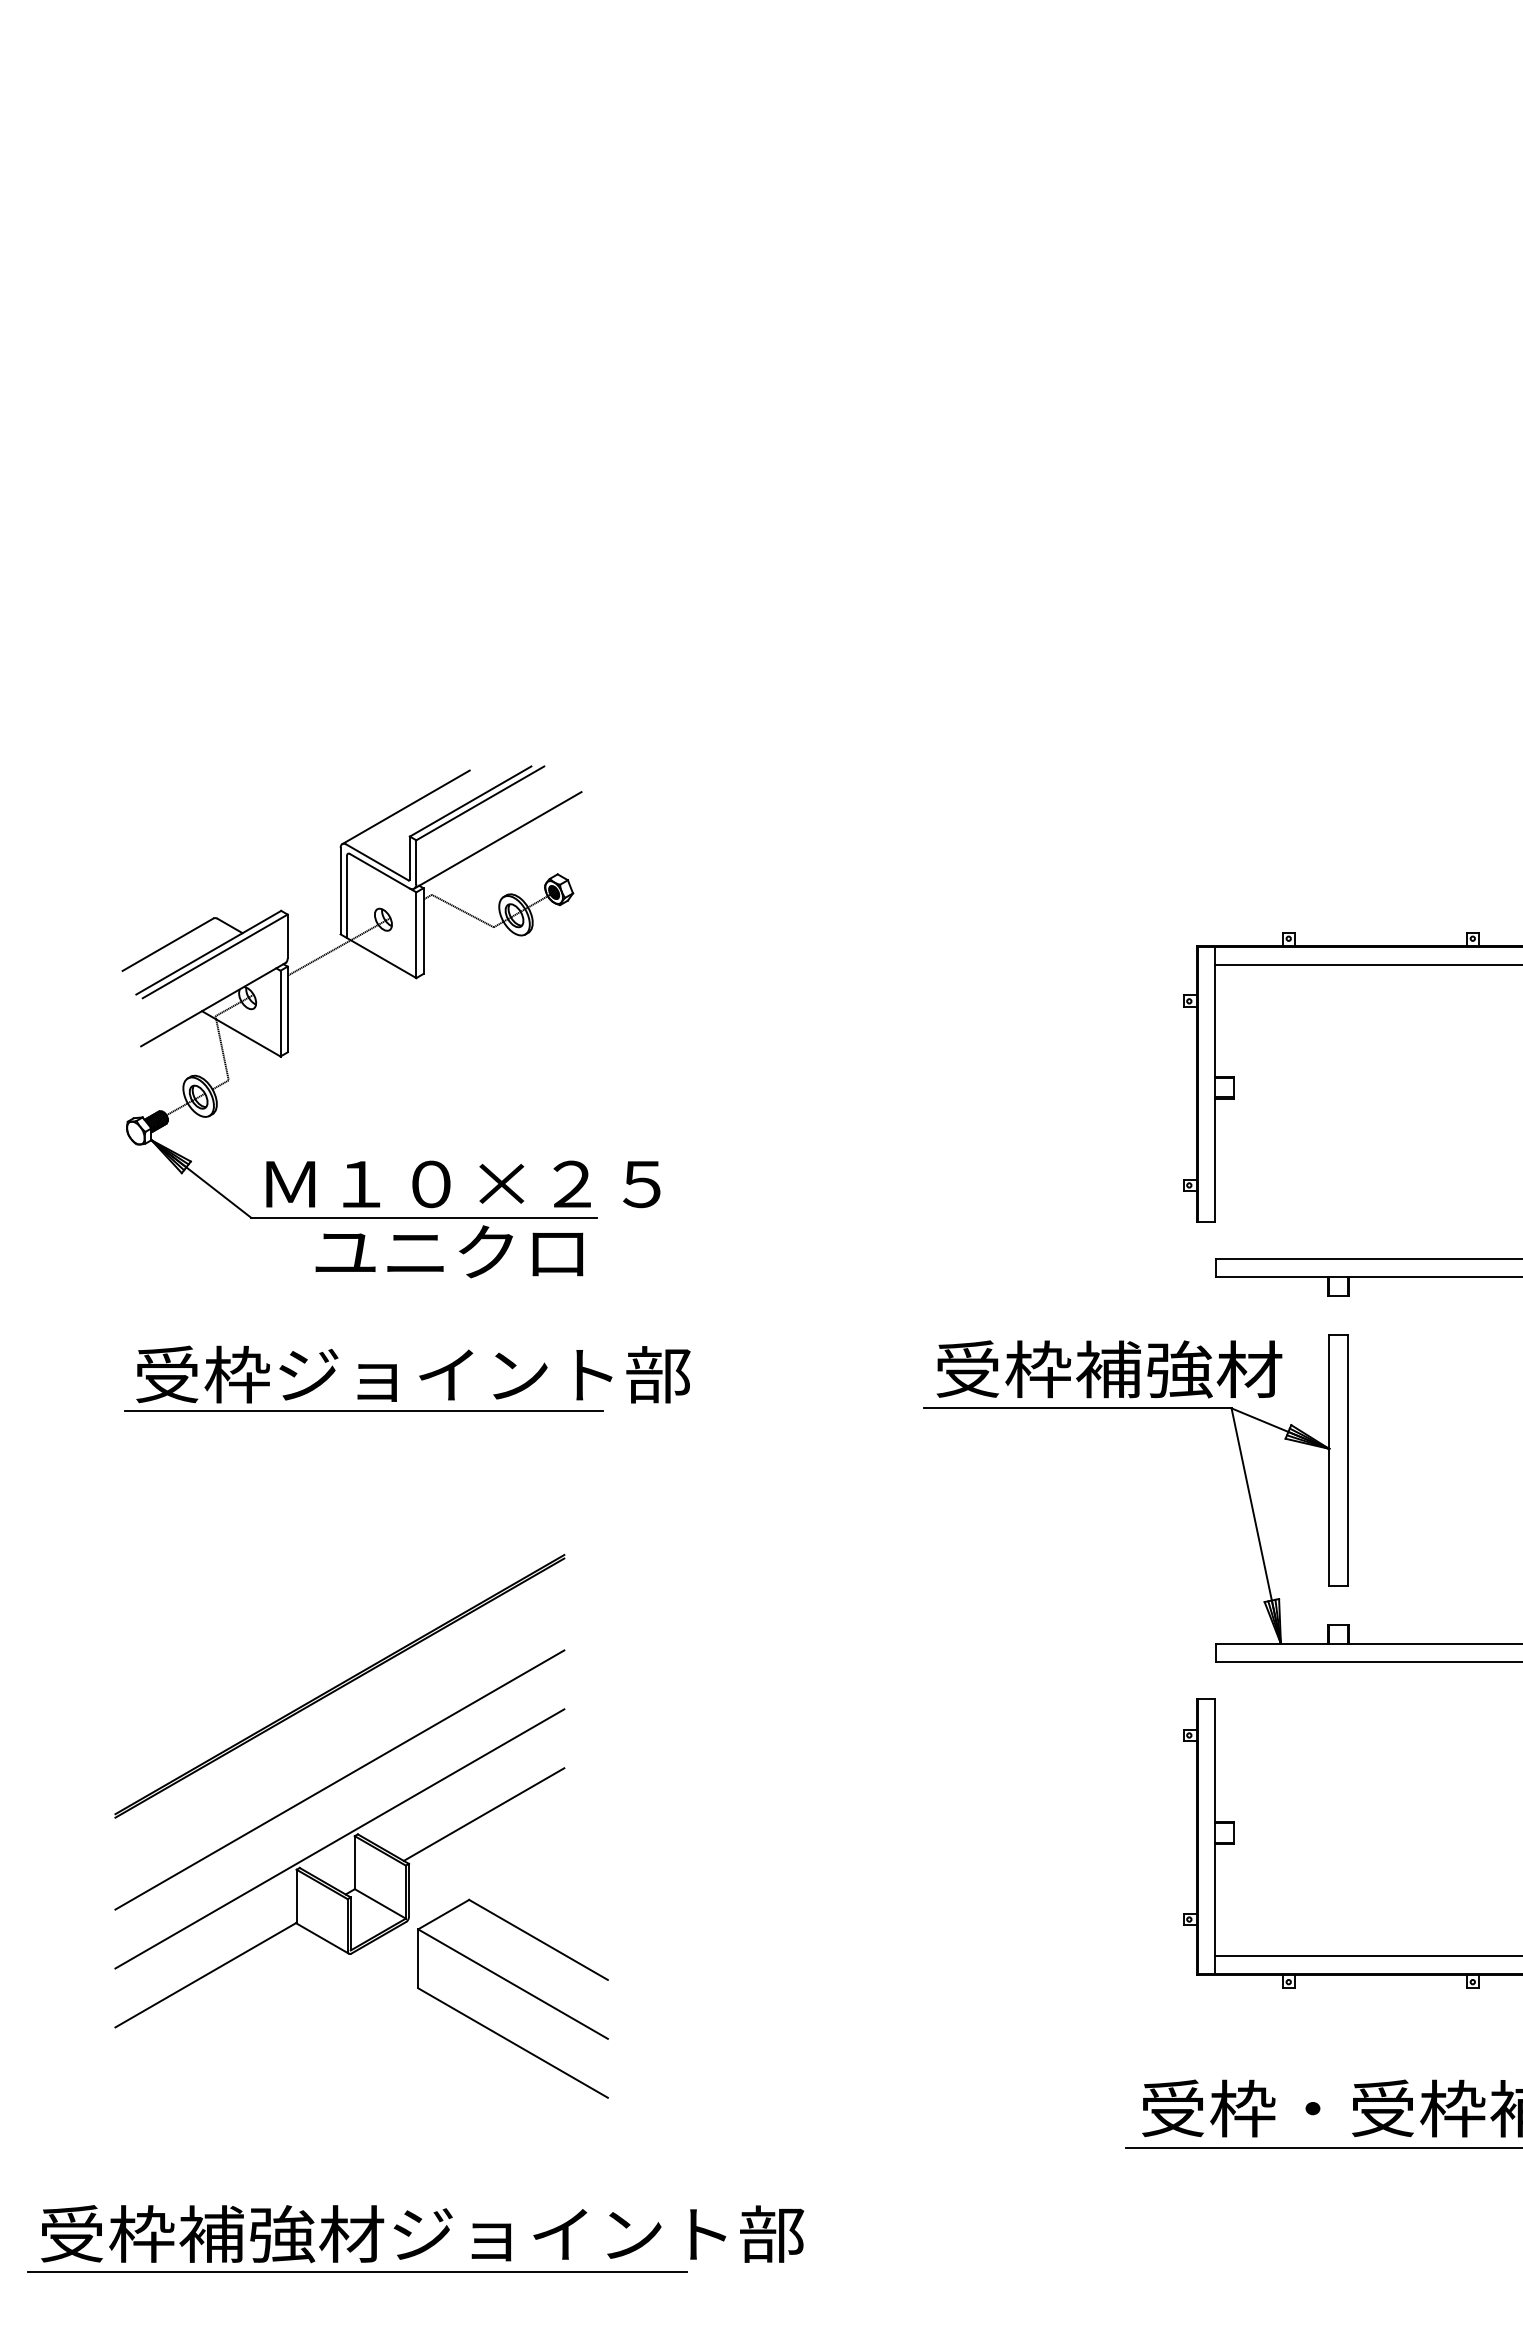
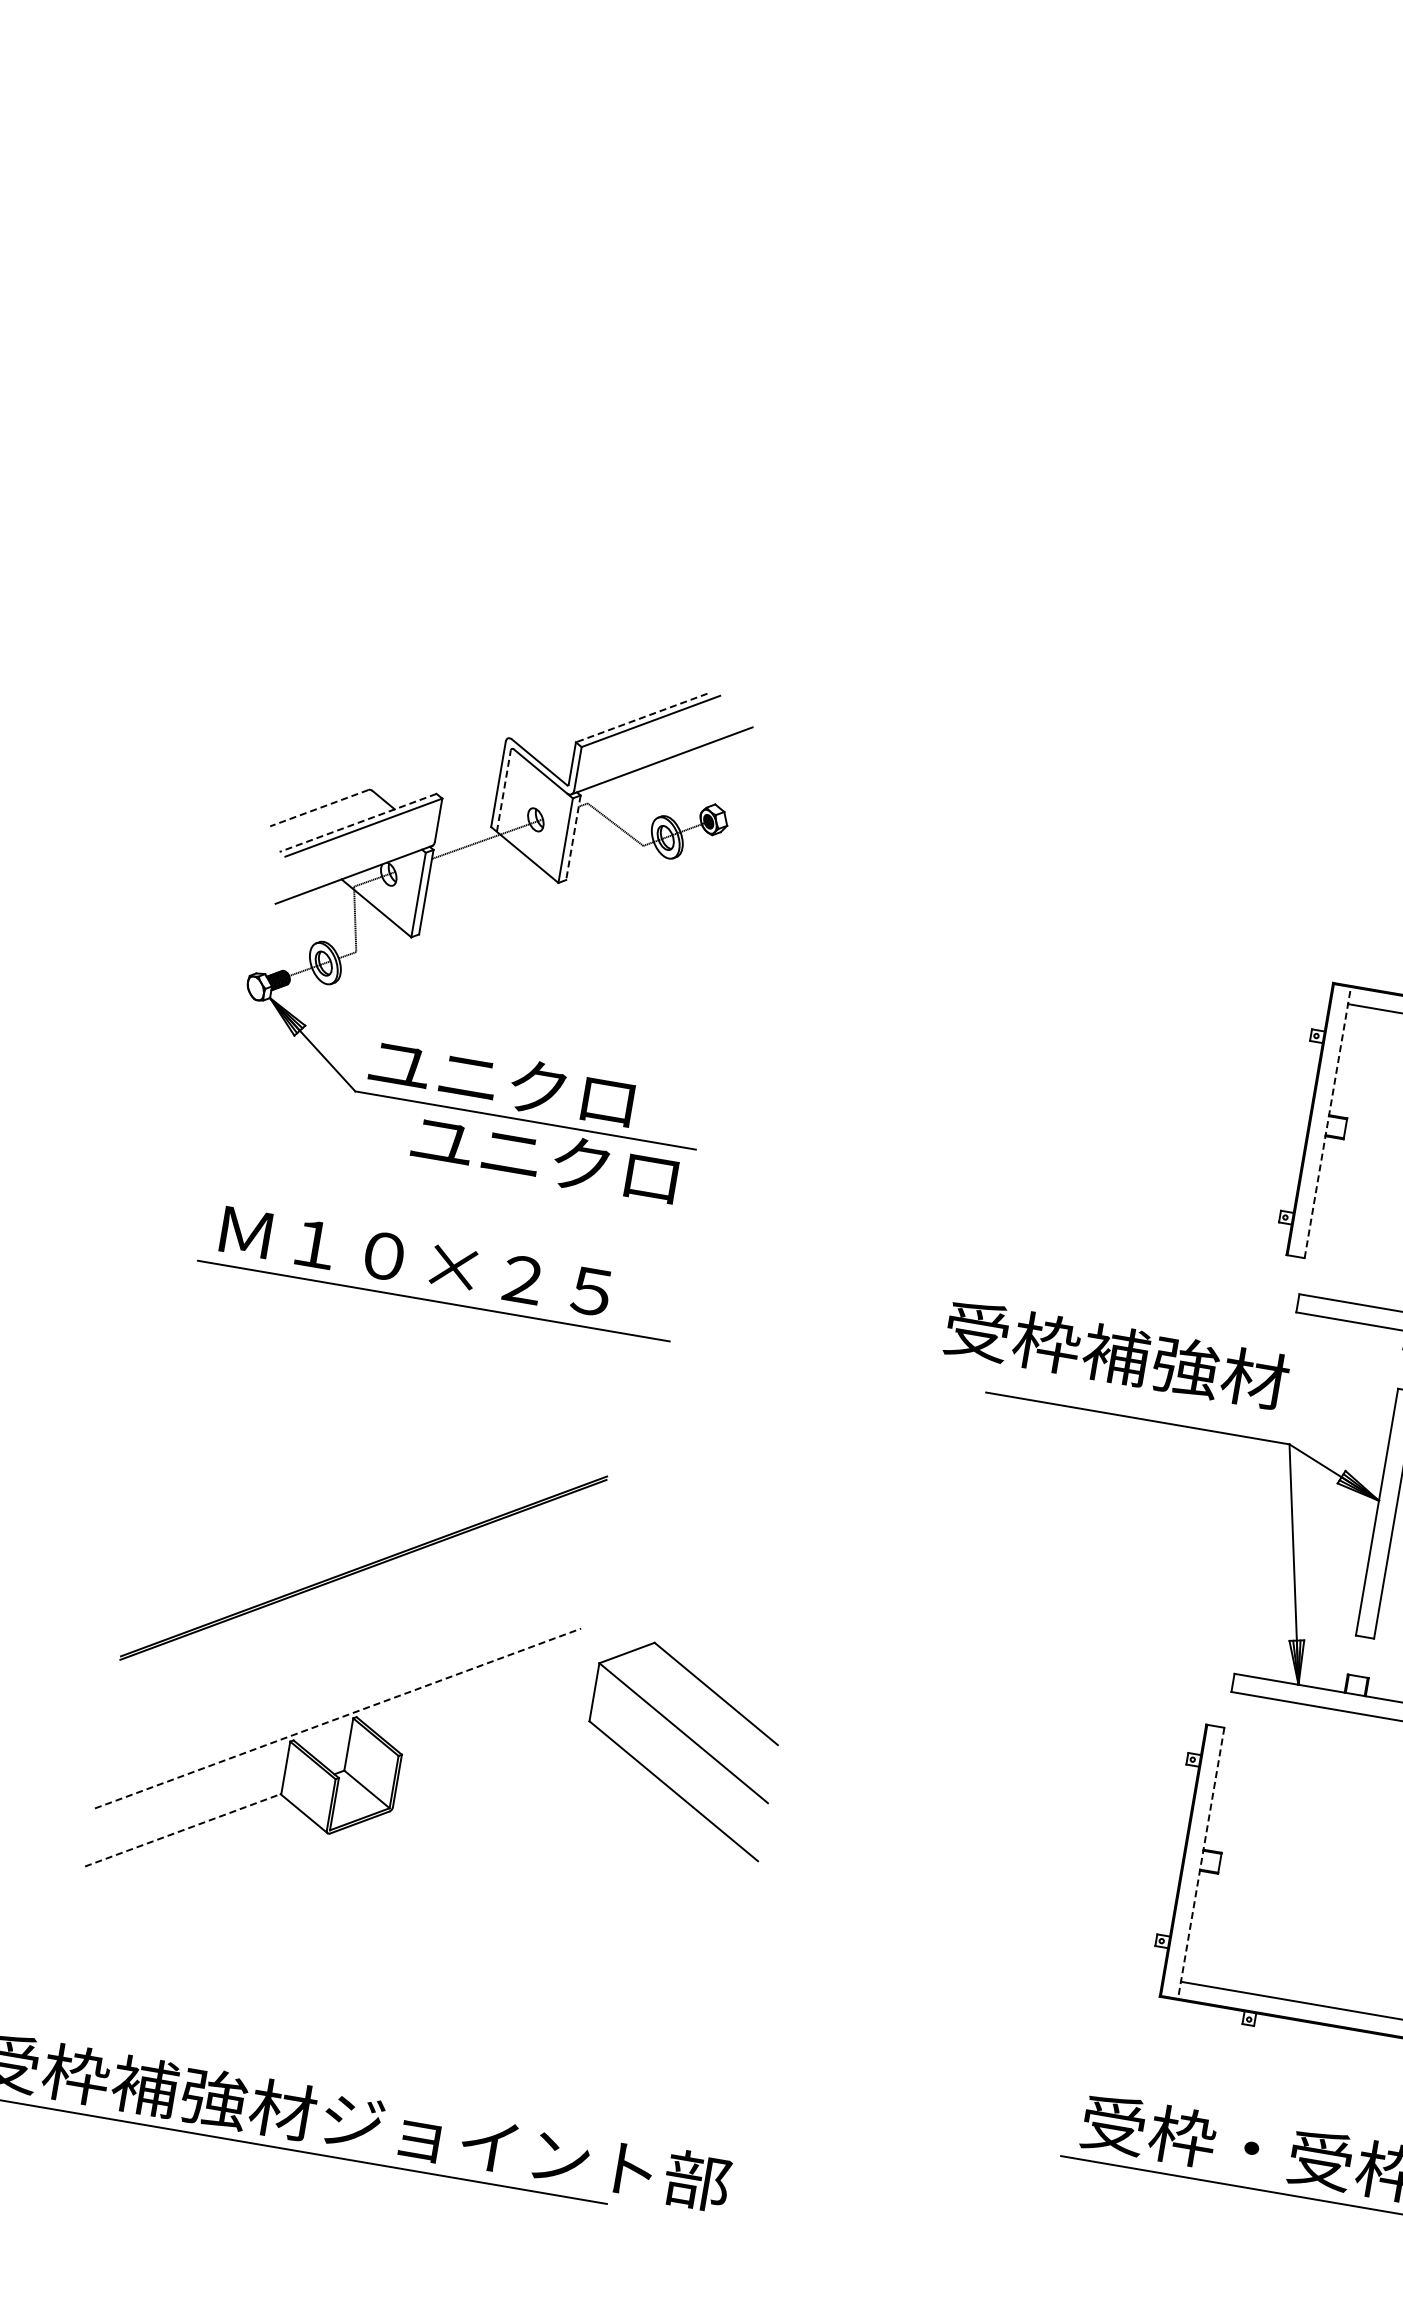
line: (470, 801) -> (641, 717), solid -> dashed
line: (405, 806) -> (576, 711), removed
line: (347, 896) -> (504, 790), solid -> dashed
line: (423, 931) -> (573, 838), solid -> dashed
line: (167, 945) -> (318, 808), solid -> dashed
line: (208, 952) -> (357, 822), solid -> dashed
line: (1215, 1084) -> (1328, 1122), solid -> dashed
text: (460, 1183) -> (567, 1092), Ｍ１０×２５ -> ユニクロ
text: (1109, 1369) -> (1117, 1355), moved
text: (413, 1374) -> (488, 1273), 受枠ジョイント部 -> Ｍ１０×２５
line: (339, 1779) -> (347, 1659), removed
line: (483, 1814) -> (483, 1718), removed
line: (1215, 1836) -> (1201, 1863), solid -> dashed
line: (340, 1838) -> (338, 1718), solid -> dashed
line: (206, 1975) -> (183, 1830), solid -> dashed
part: (518, 1988) -> (688, 1738), moved

